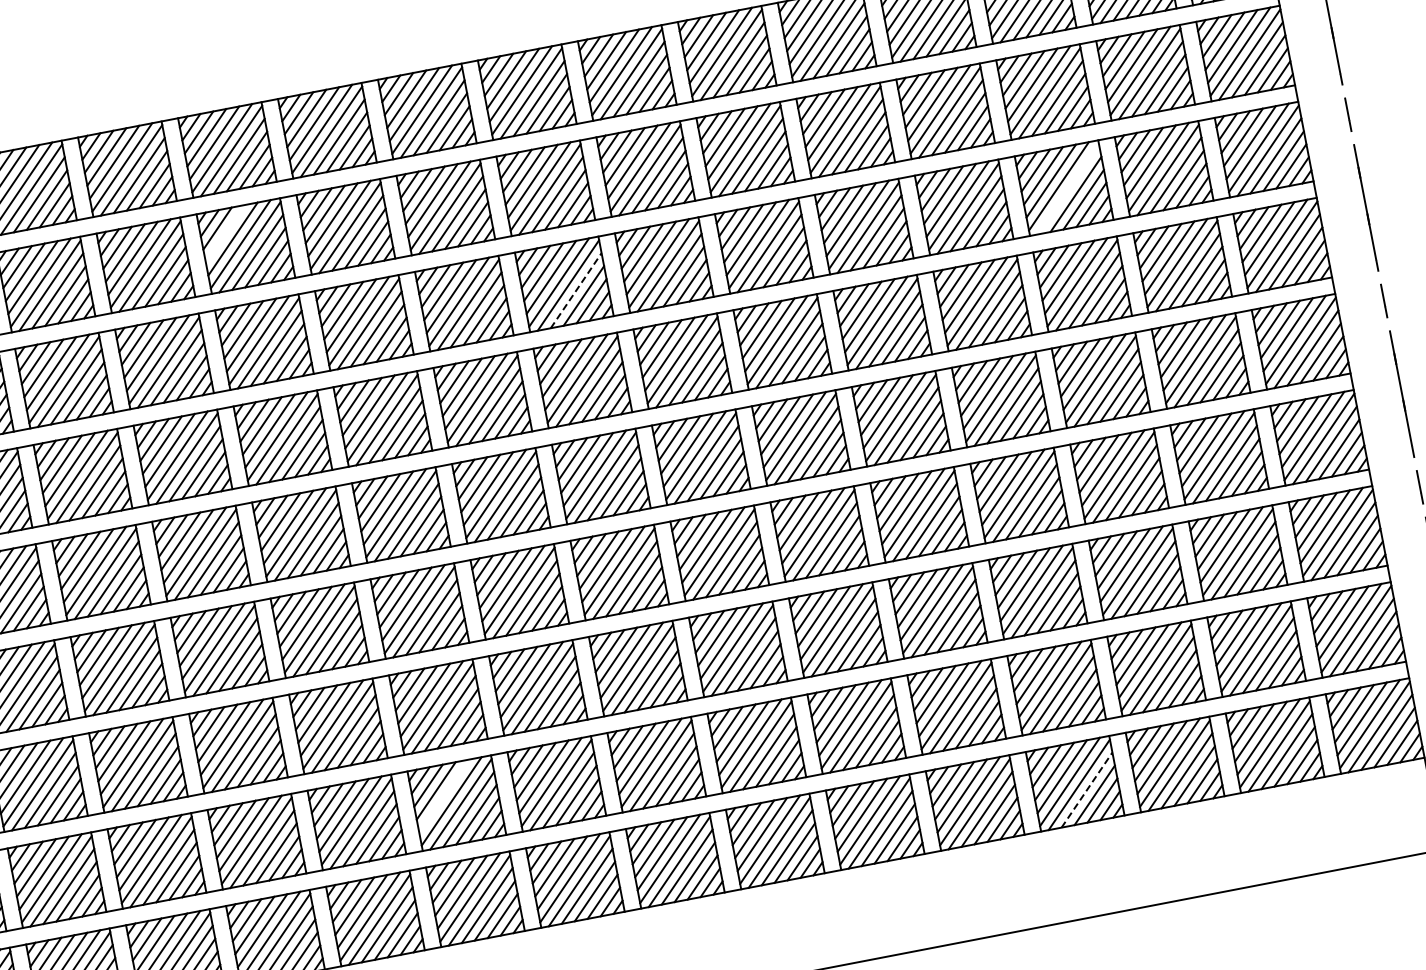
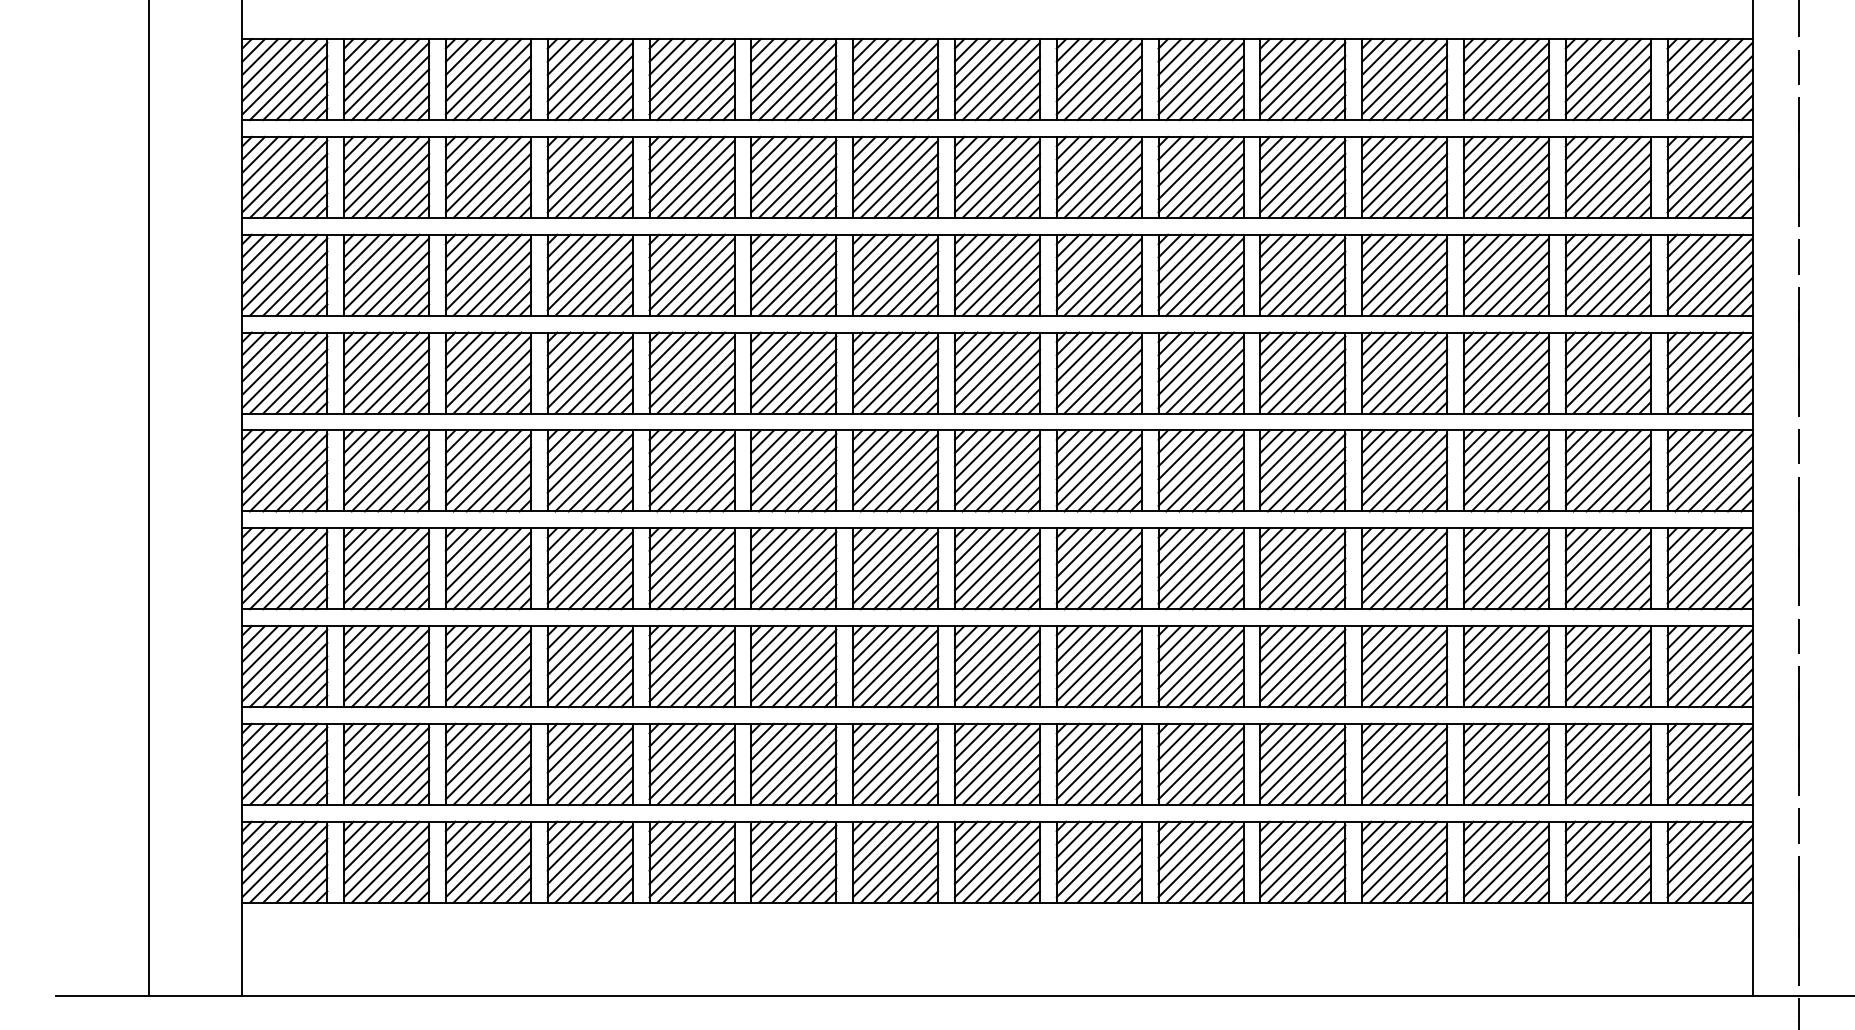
line: (1067, 188) -> (1509, 276), added
line: (224, 233) -> (673, 161), added
line: (576, 290) -> (1008, 283), dashed -> solid
line: (1087, 789) -> (1415, 870), dashed -> solid
line: (443, 795) -> (782, 754), added

